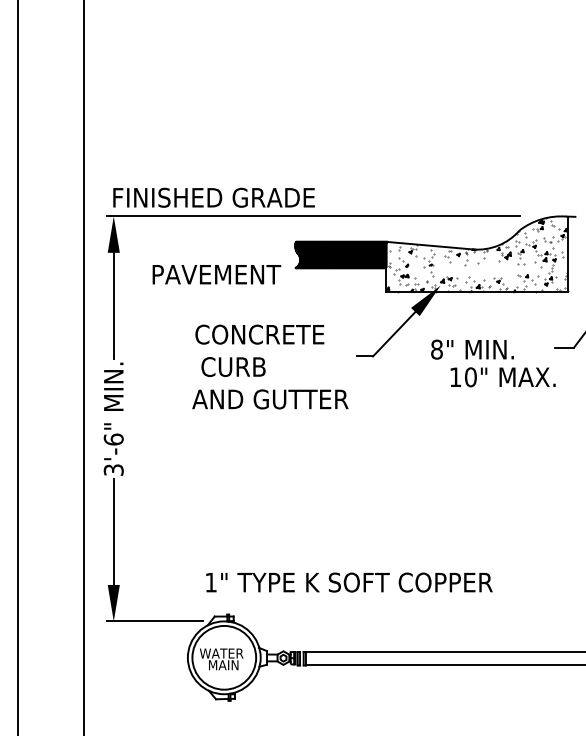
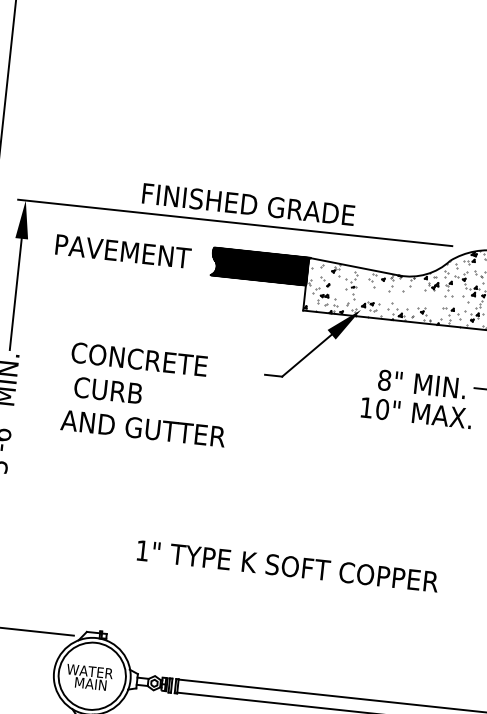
text: (213, 197) -> (248, 204), moved
text: (216, 274) -> (123, 251), moved
text: (472, 349) -> (422, 384), moved
text: (270, 366) -> (147, 394), moved
text: (349, 582) -> (287, 566), moved

